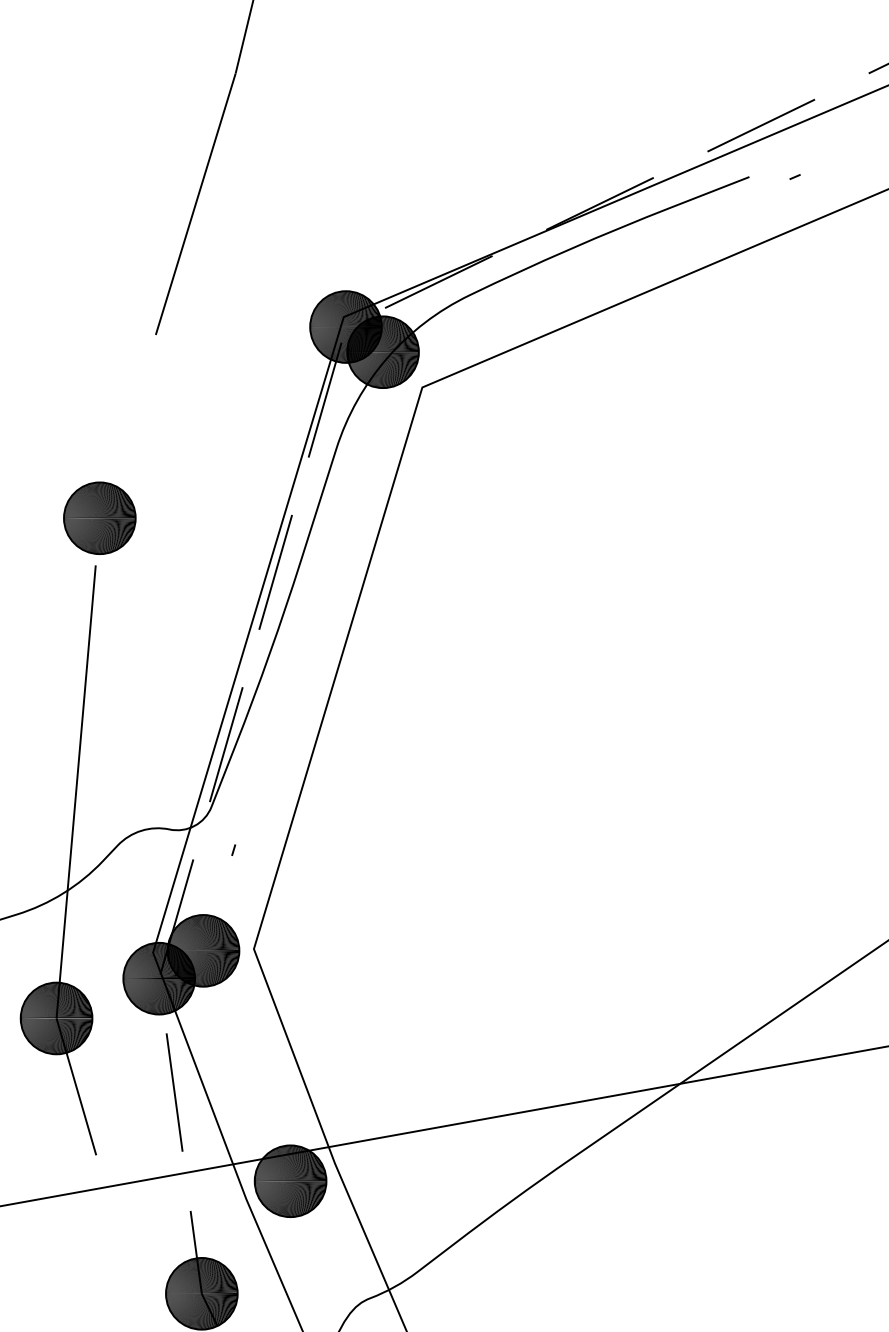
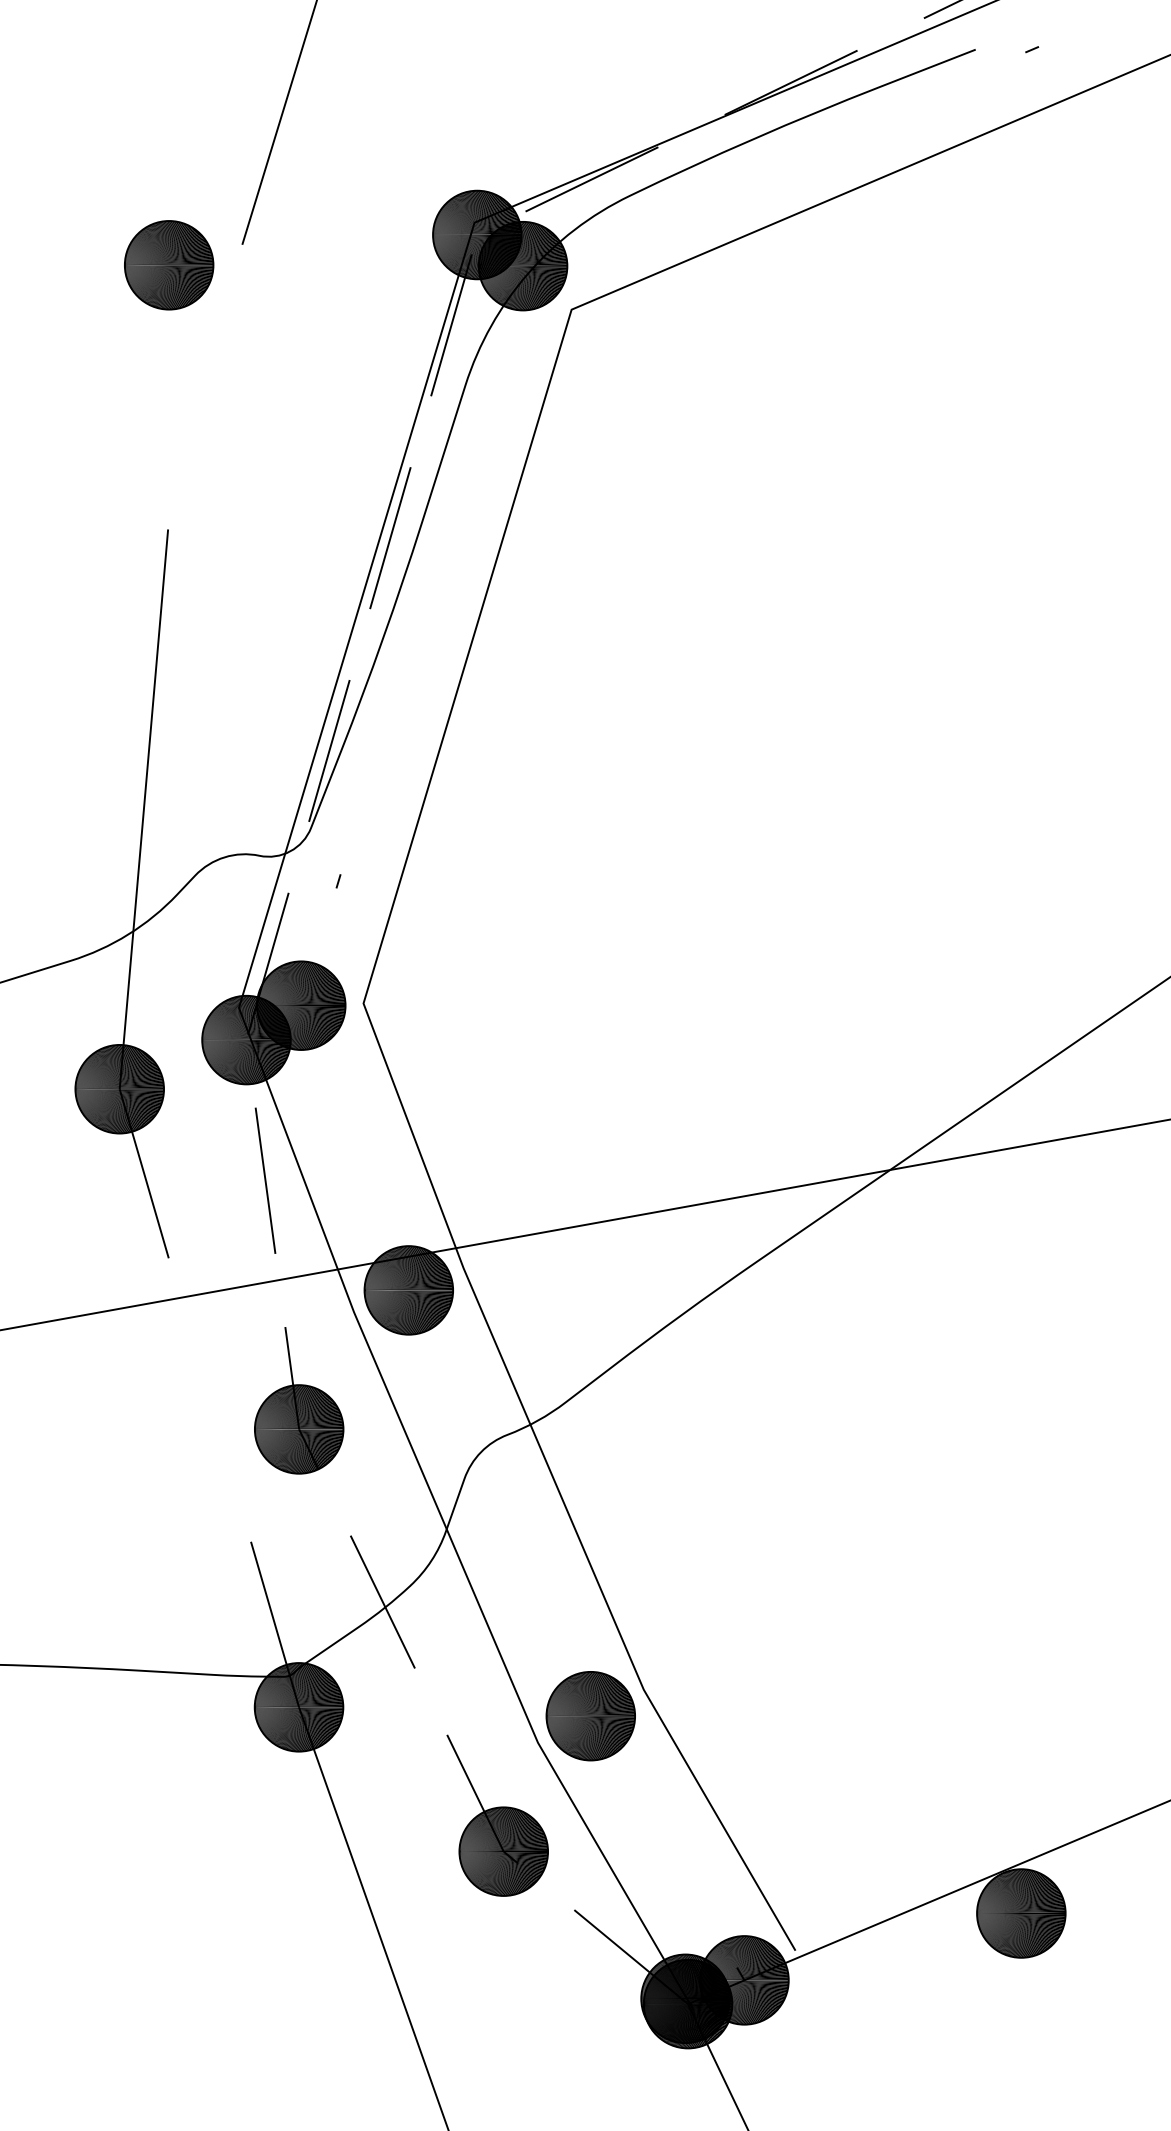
part: (100, 518) -> (169, 265), moved

